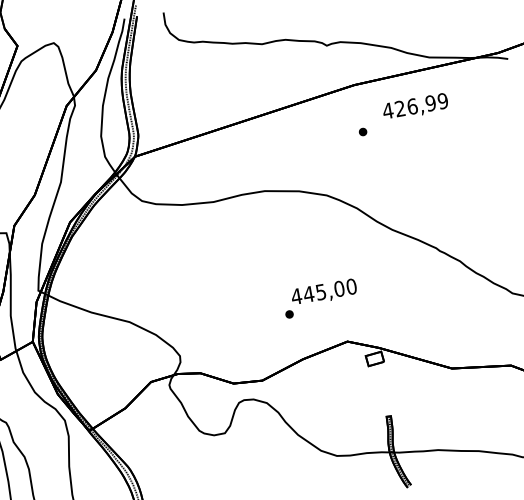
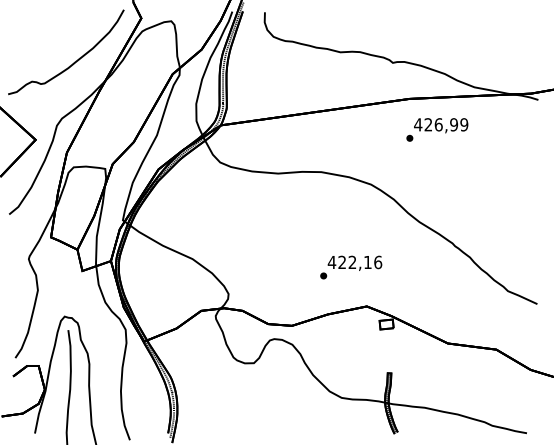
text: (415, 106) -> (441, 125), moved
text: (330, 290) -> (360, 262), 445,00 -> 422,16

